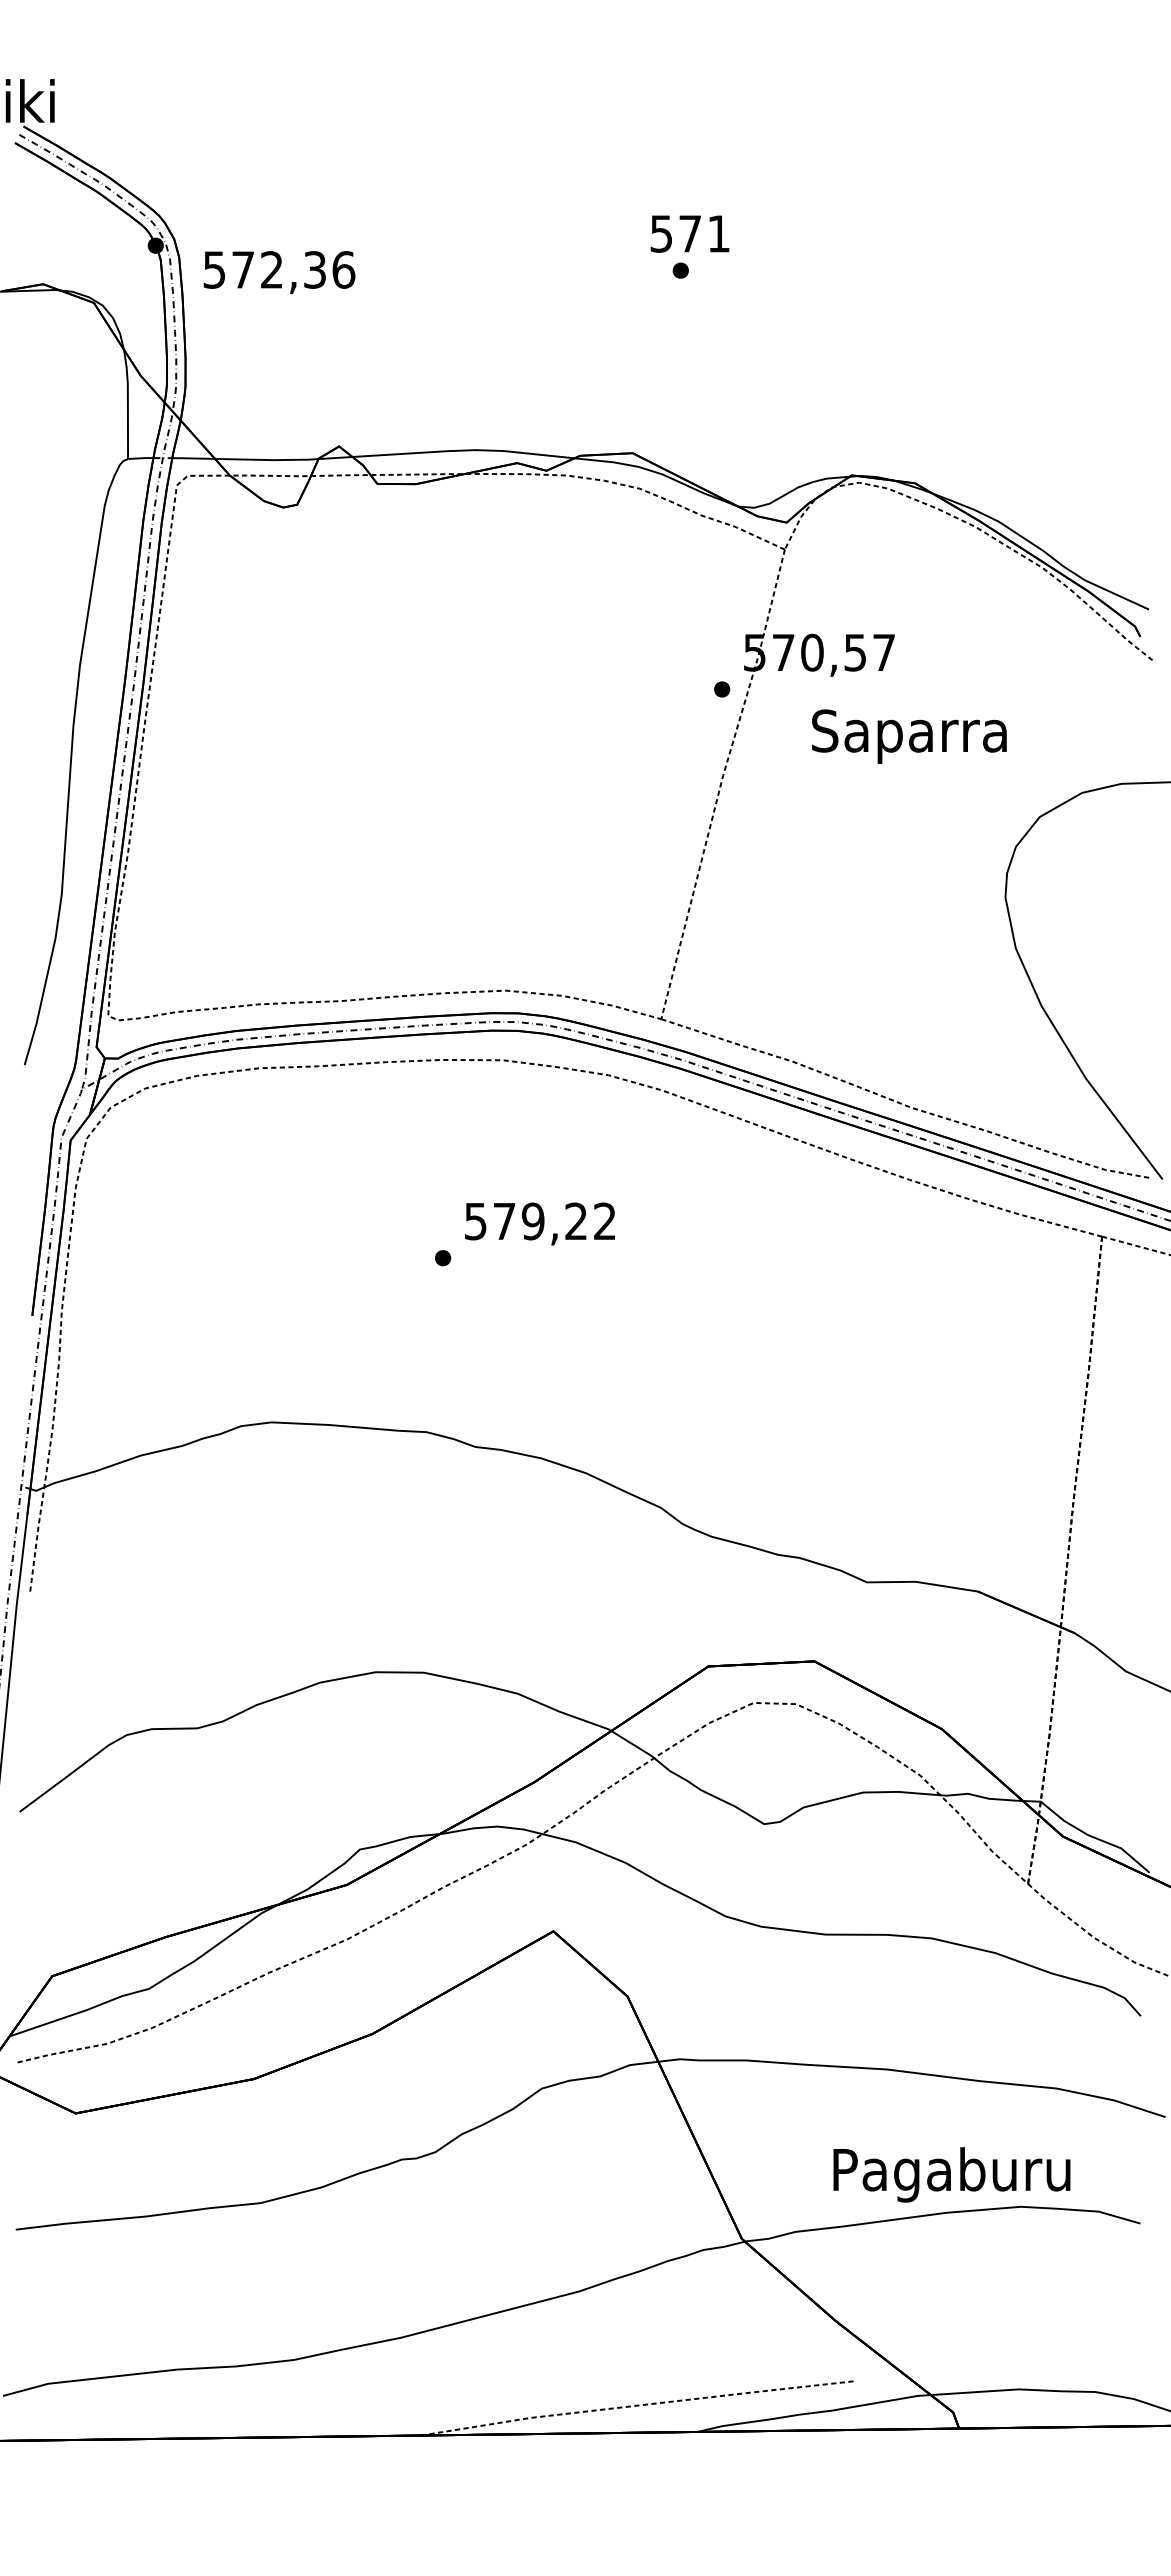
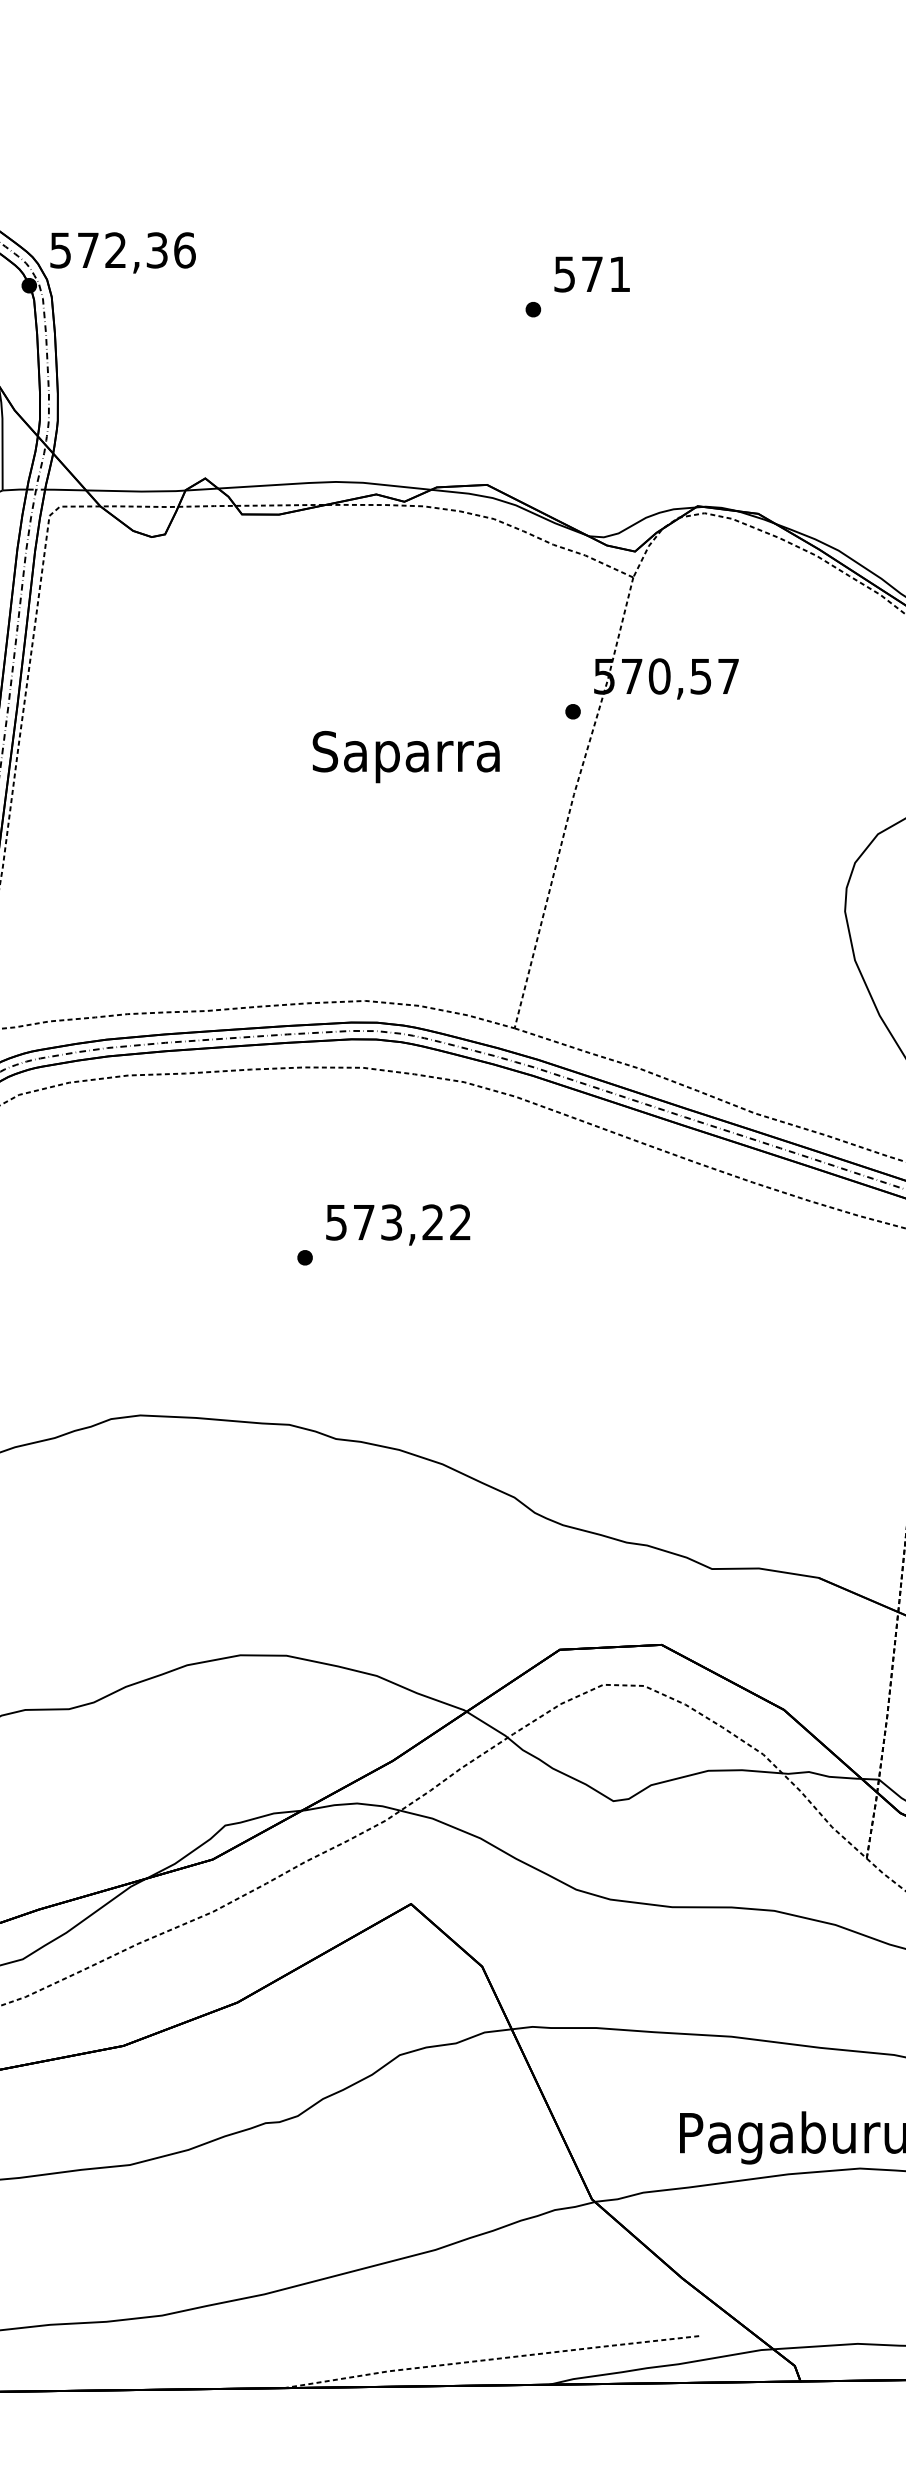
text: (689, 233) -> (591, 273), moved
text: (279, 272) -> (123, 252), moved
text: (909, 736) -> (406, 756), moved
text: (532, 1221) -> (390, 1222), 579,22 -> 573,22

